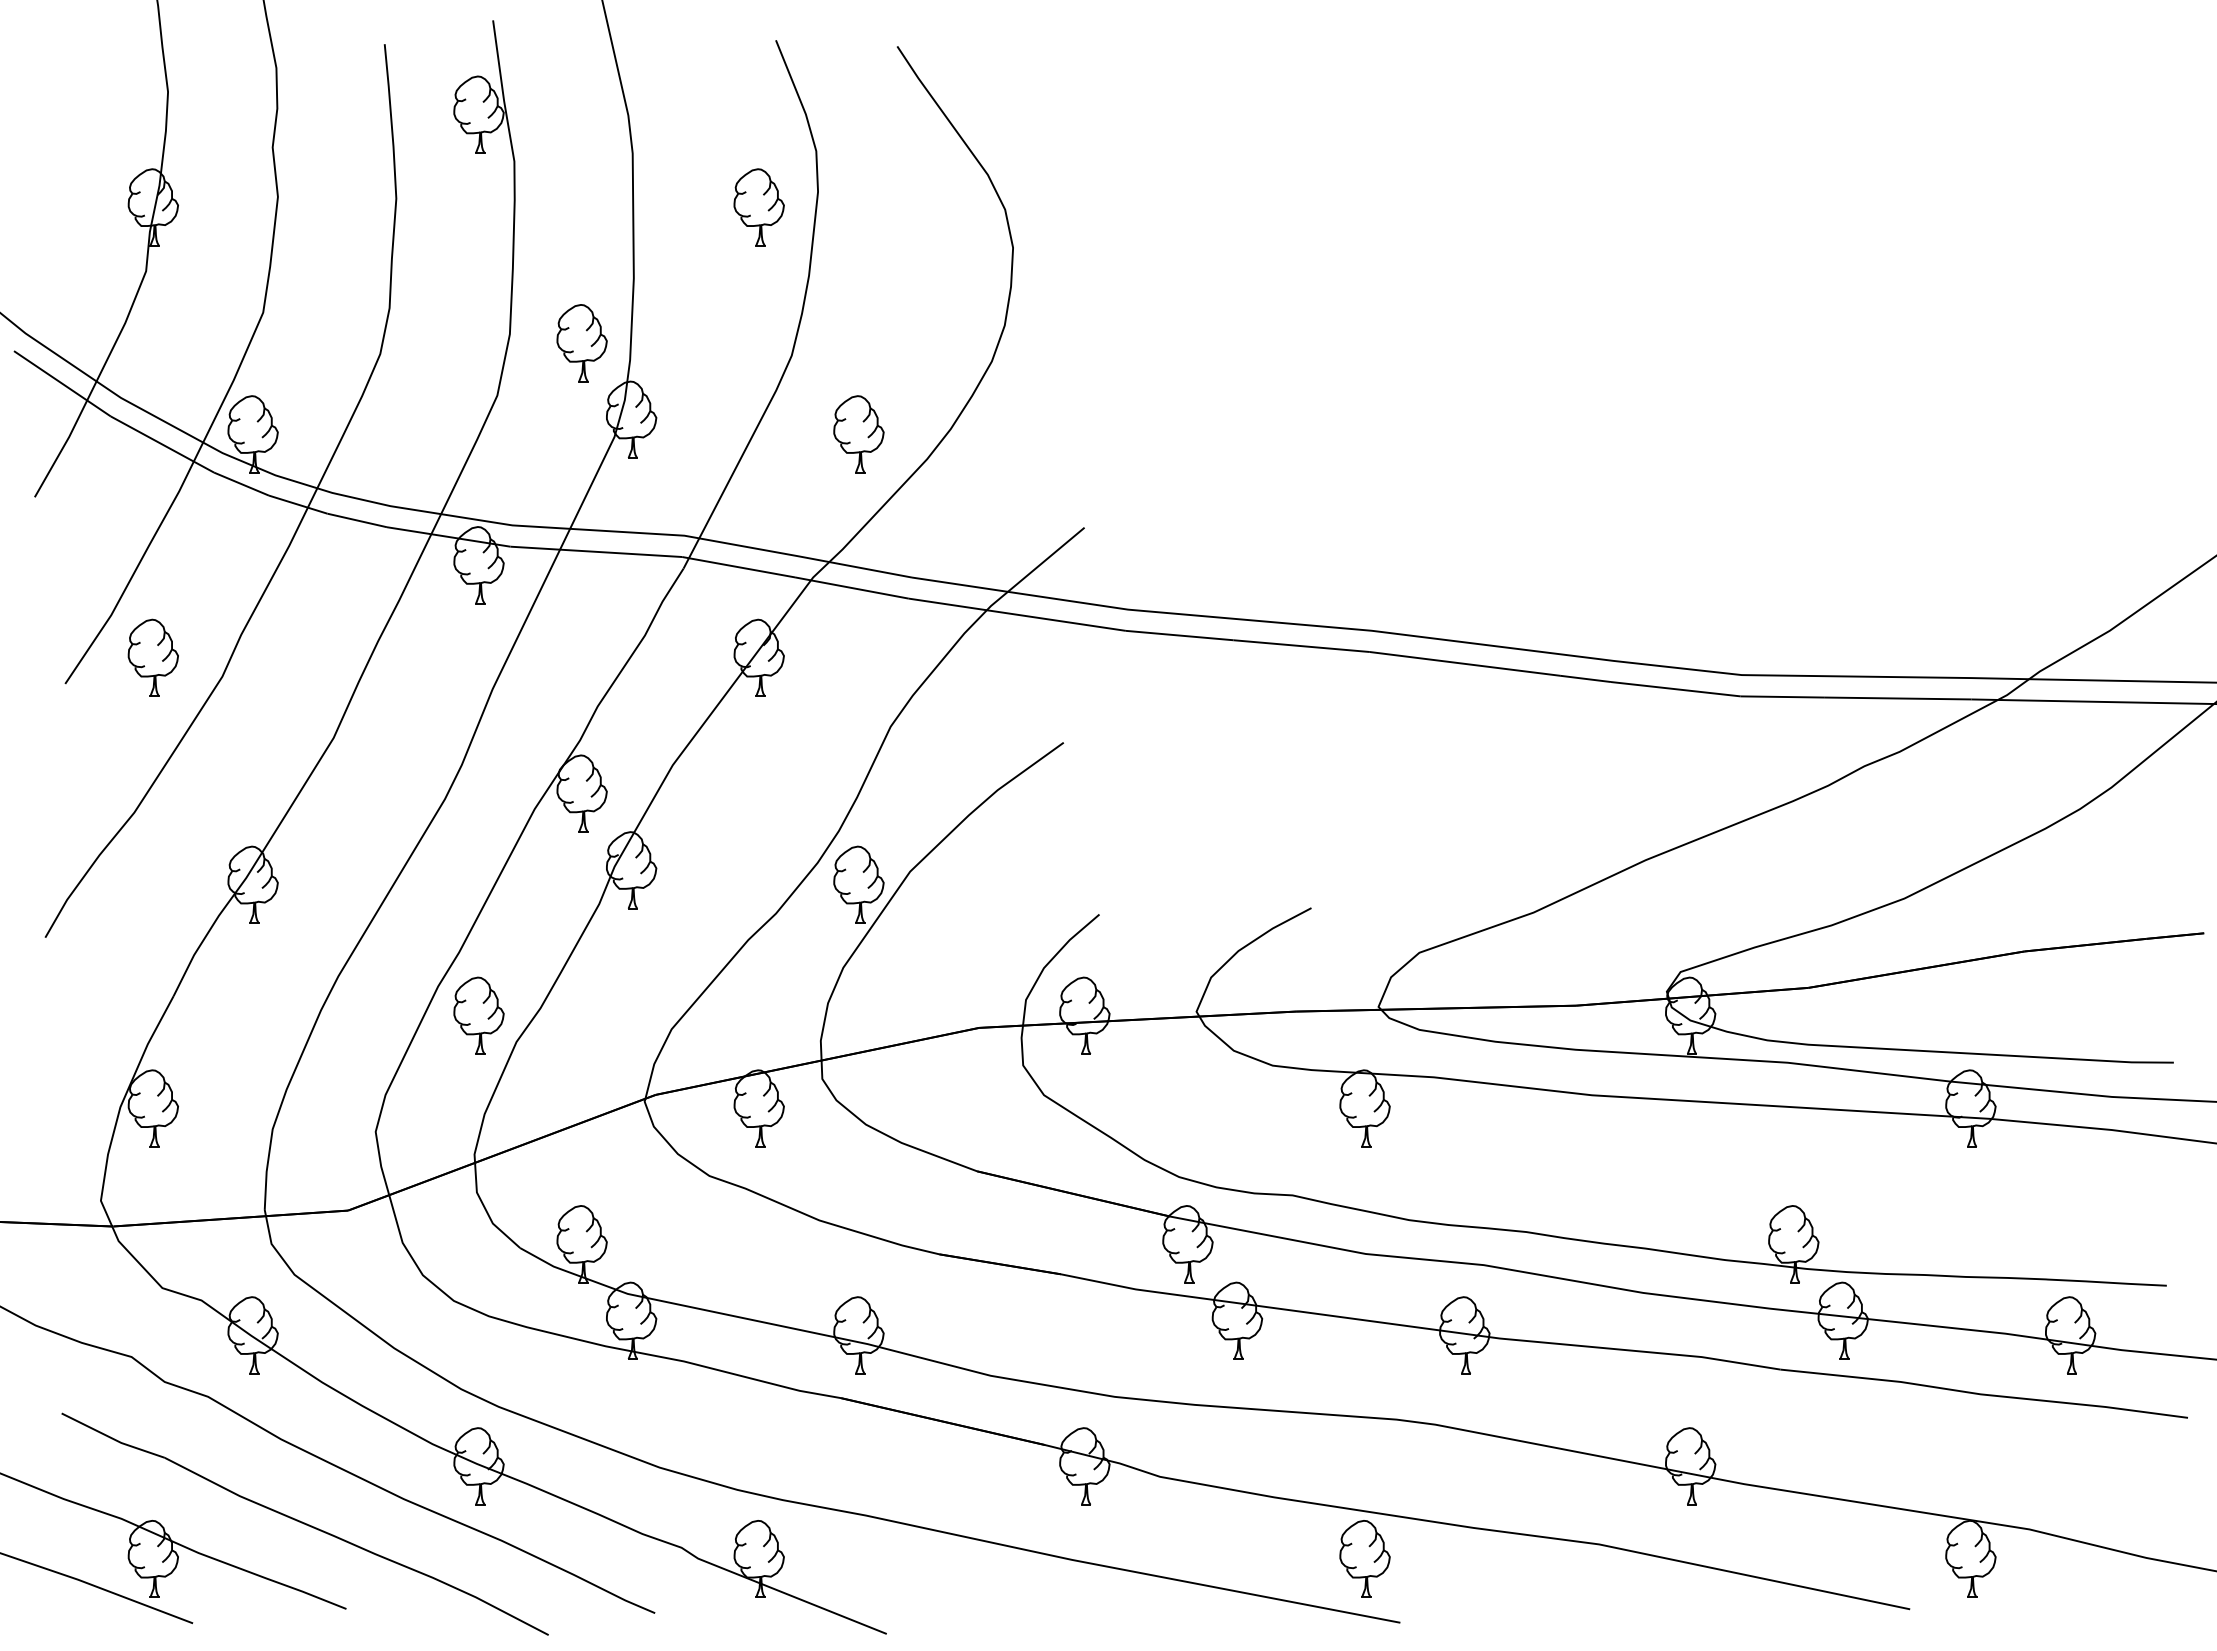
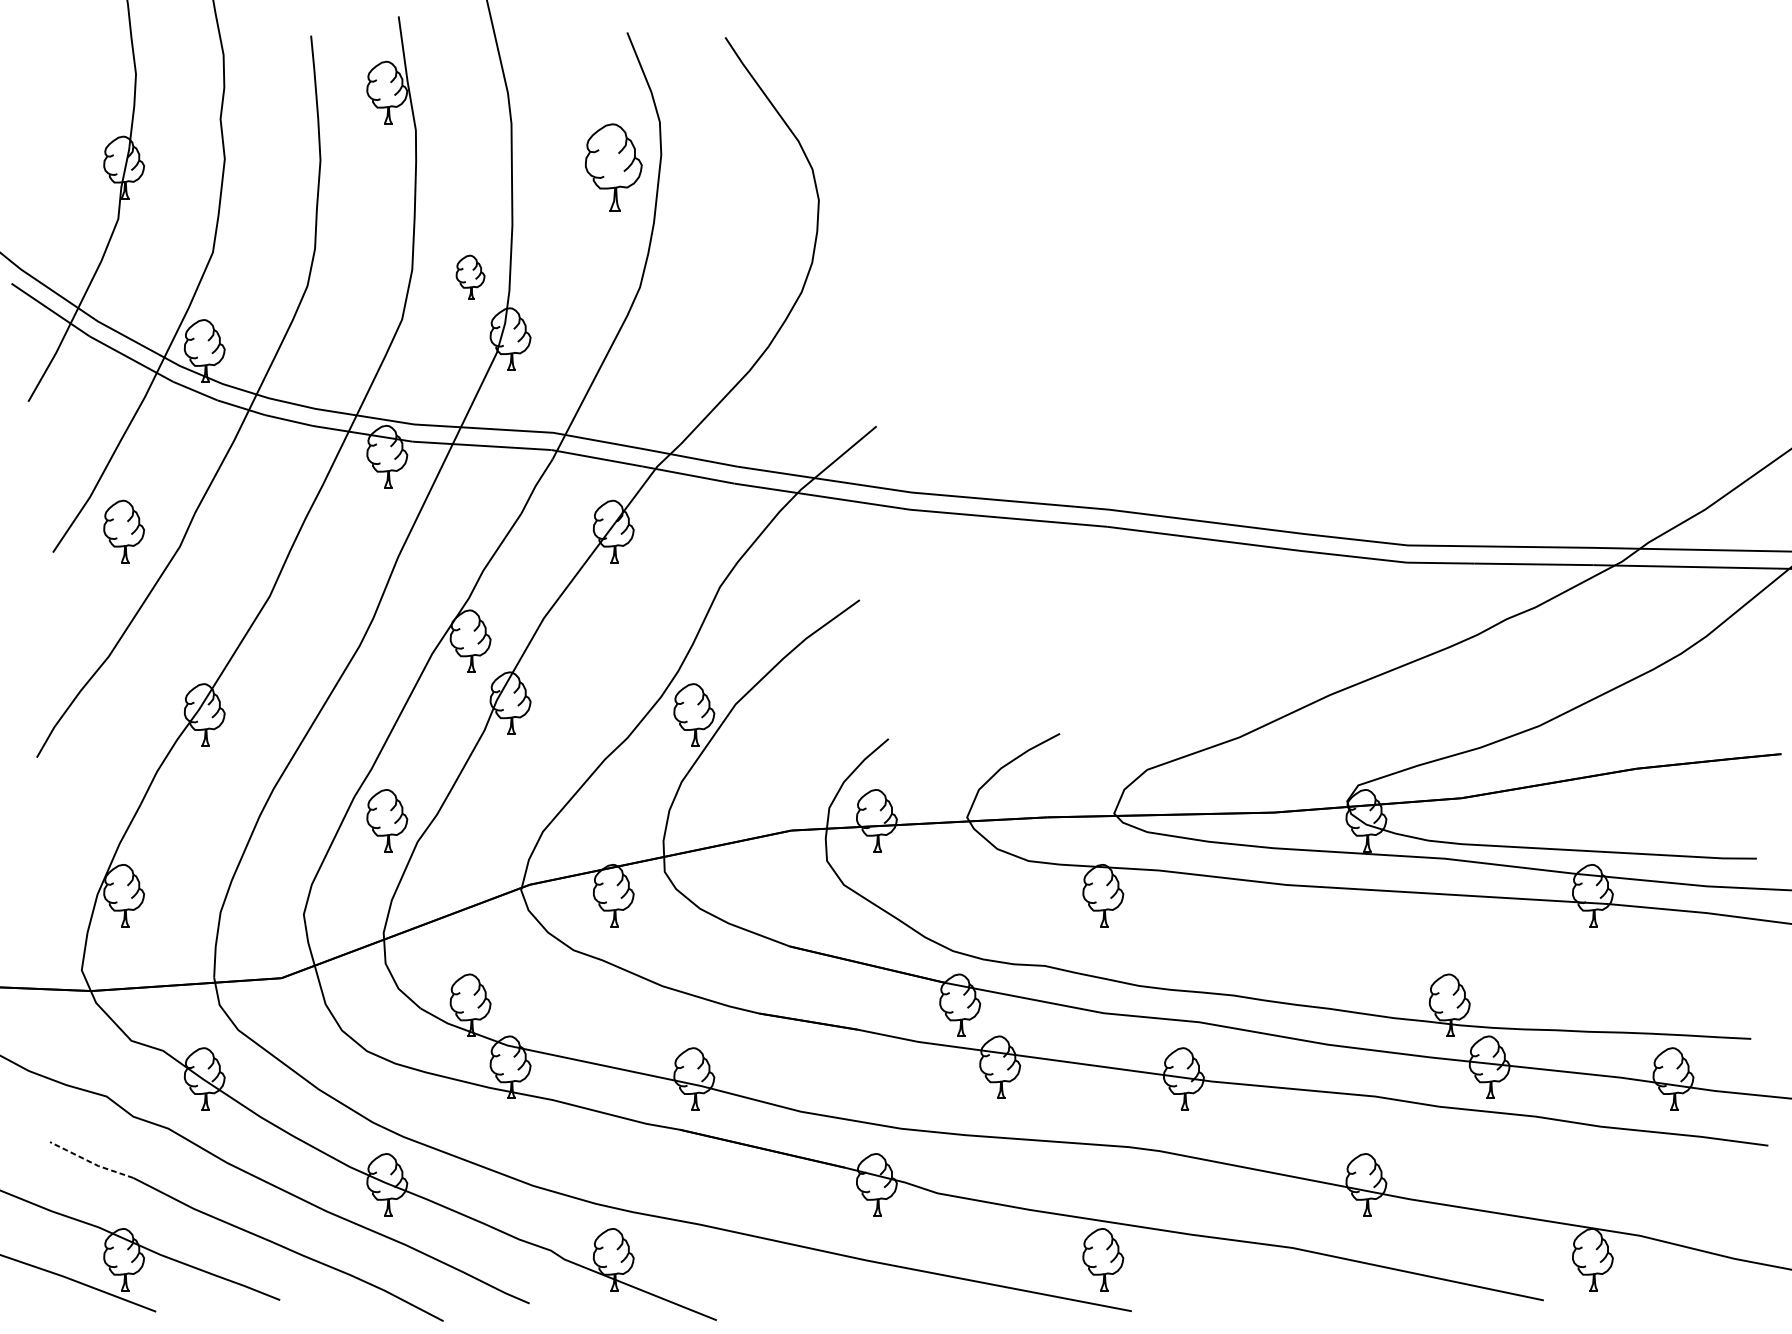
part: (758, 207) -> (613, 167), size x1.4
part: (581, 343) -> (470, 277), size x0.7
part: (858, 434) -> (693, 351), removed
line: (112, 1438) -> (91, 1162), solid -> dashed

